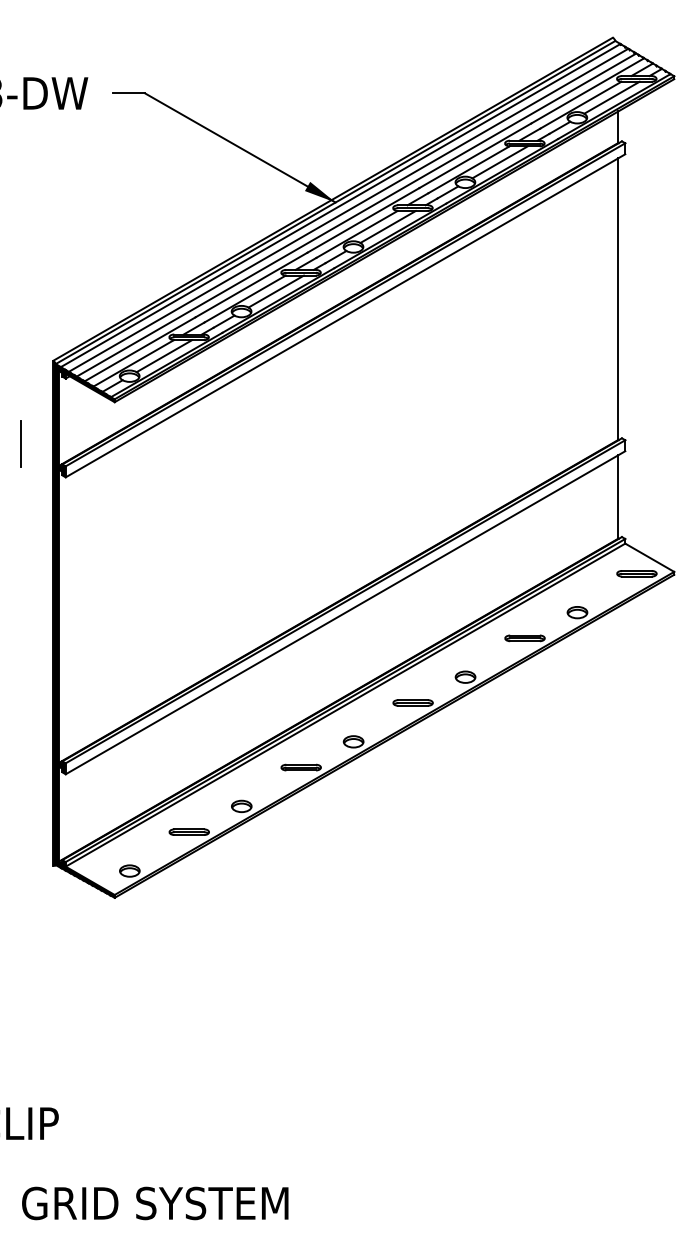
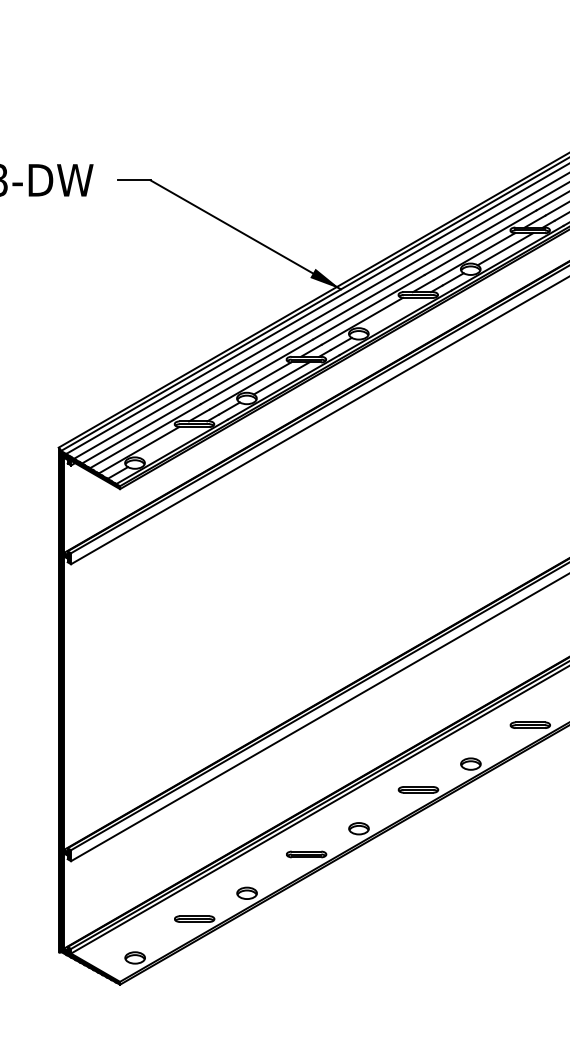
line: (387, 226) -> (392, 313), removed
line: (164, 356) -> (169, 443), removed
line: (20, 443) -> (25, 530), removed

